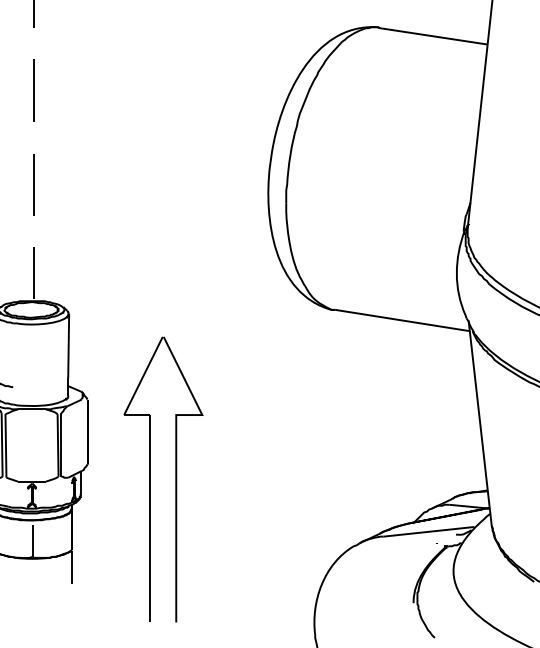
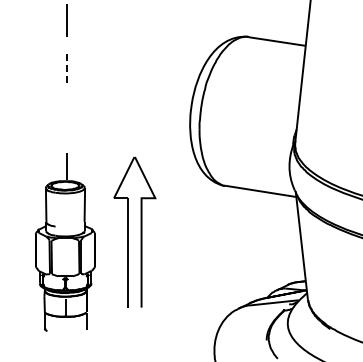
line: (33, 91) -> (66, 70), solid -> dashed
line: (33, 184) -> (66, 119), removed
part: (162, 478) -> (134, 231), moved

